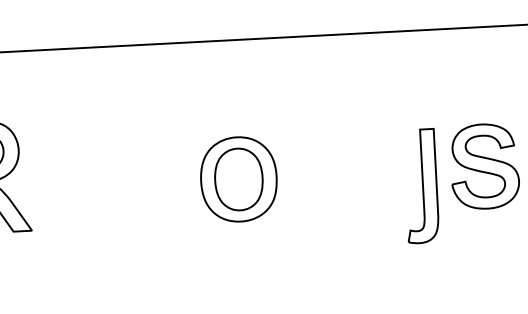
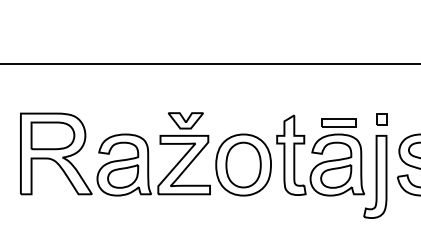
part: (425, 106) -> (381, 119), added
part: (344, 160) -> (320, 155), added
part: (113, 171) -> (153, 154), added

